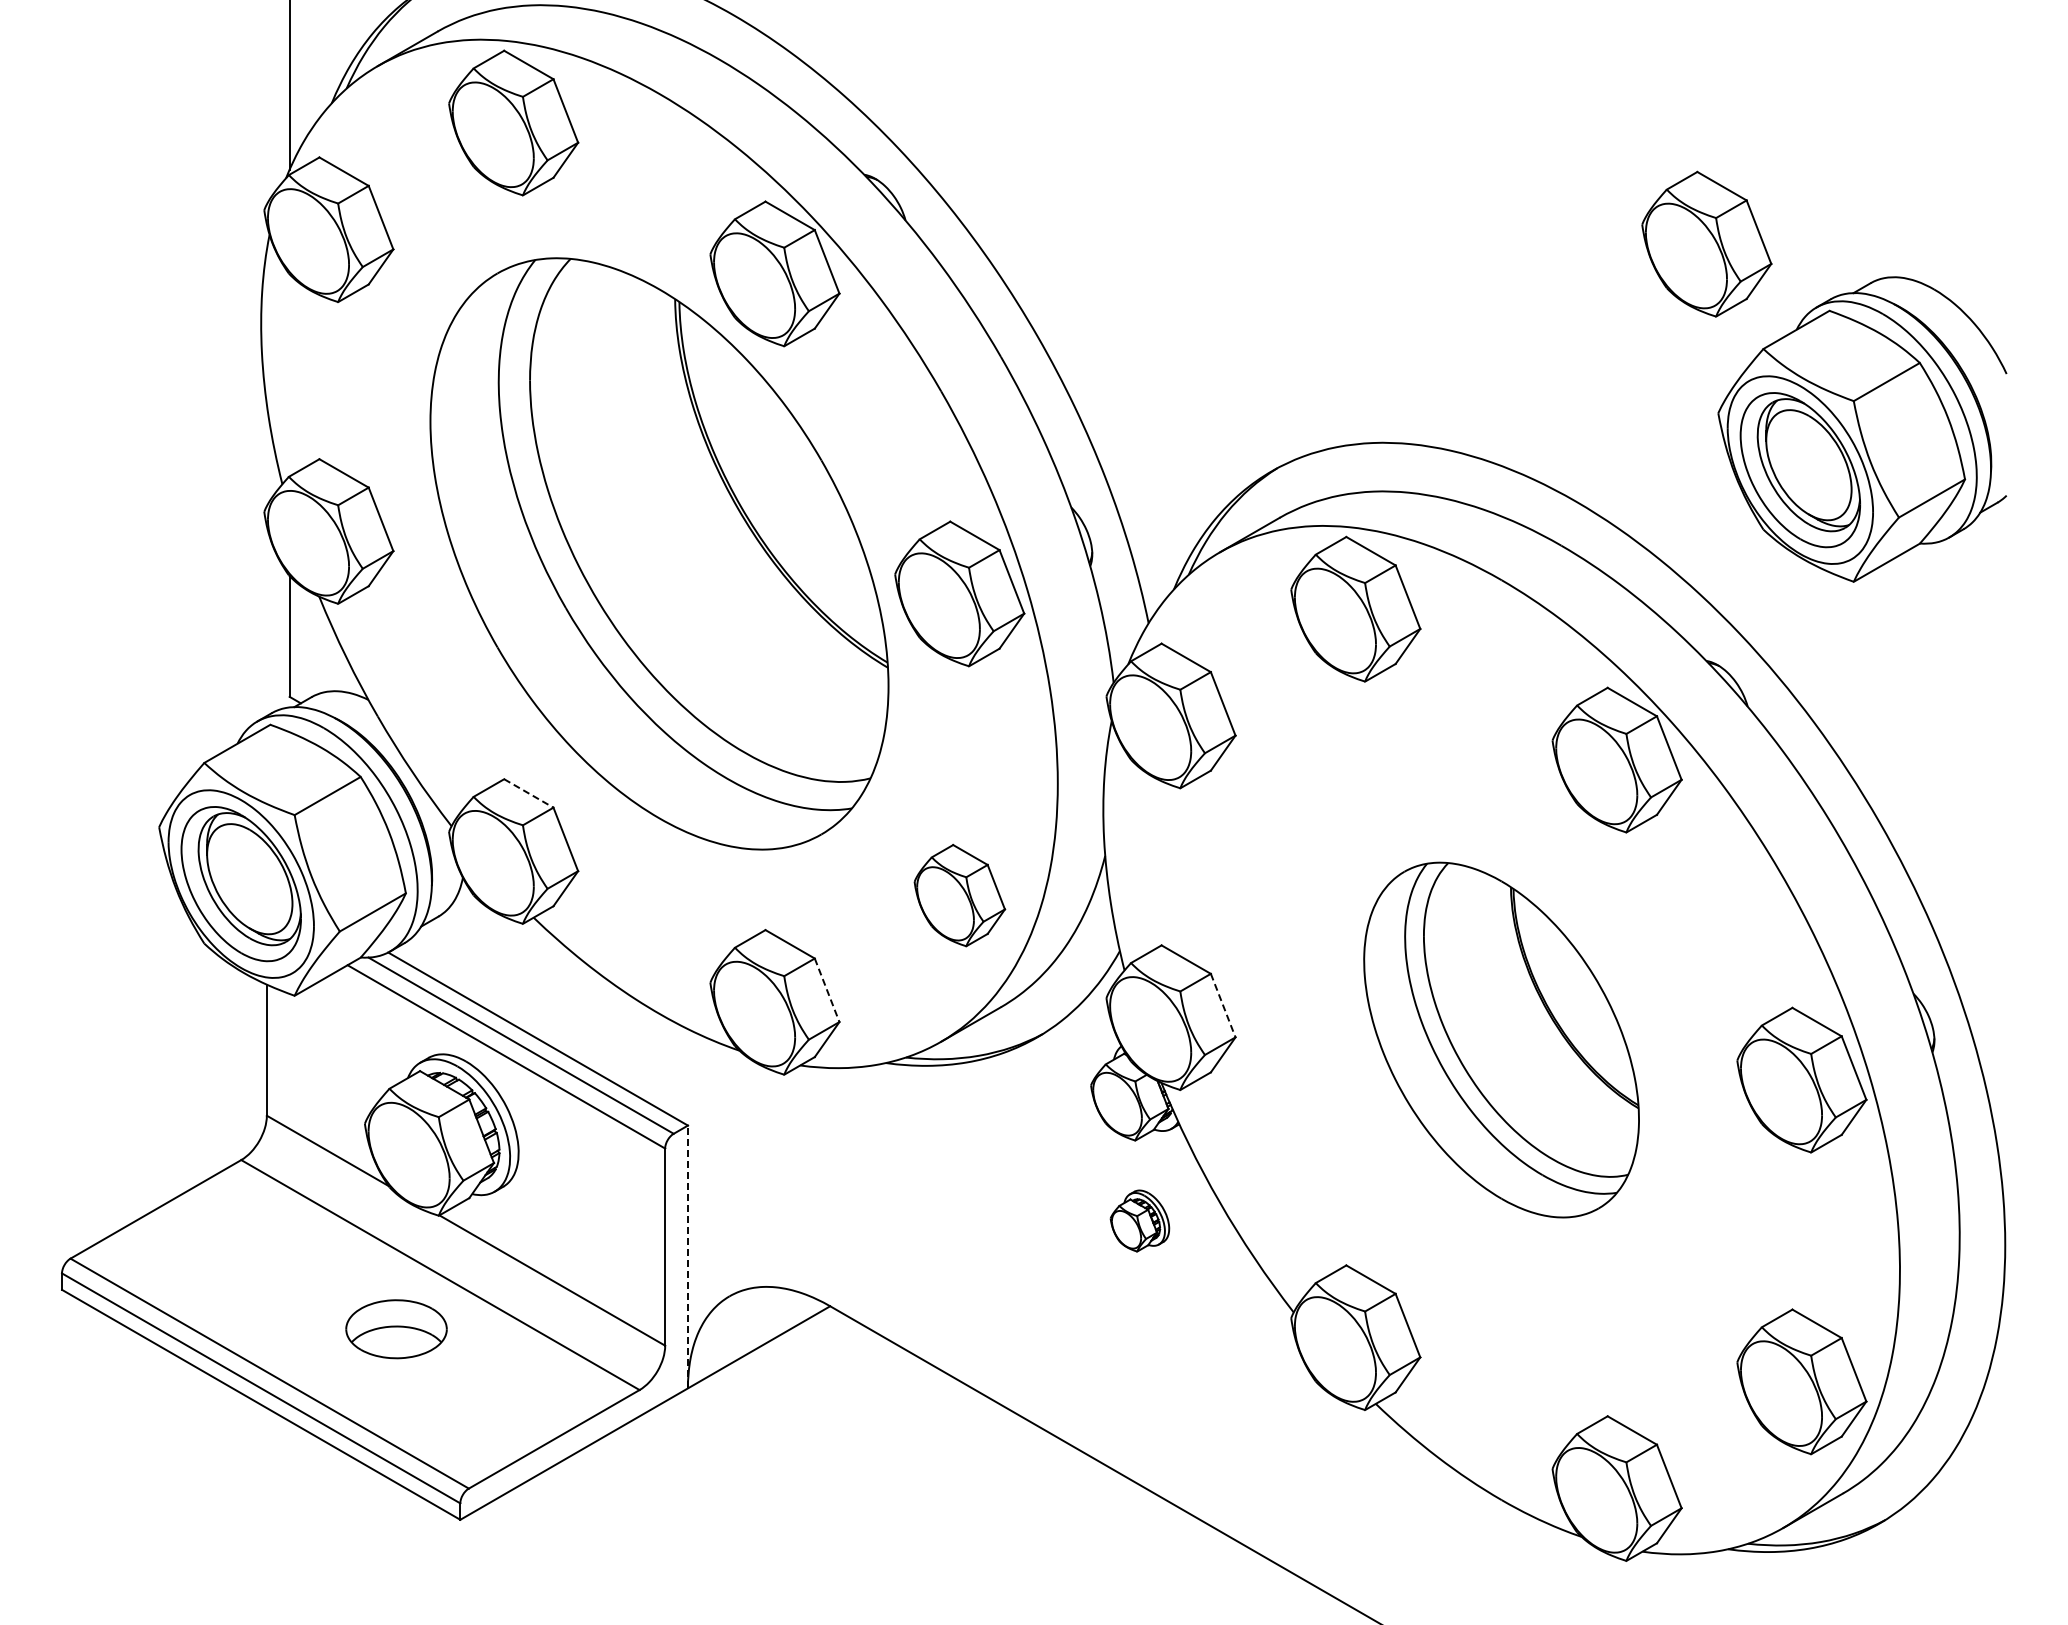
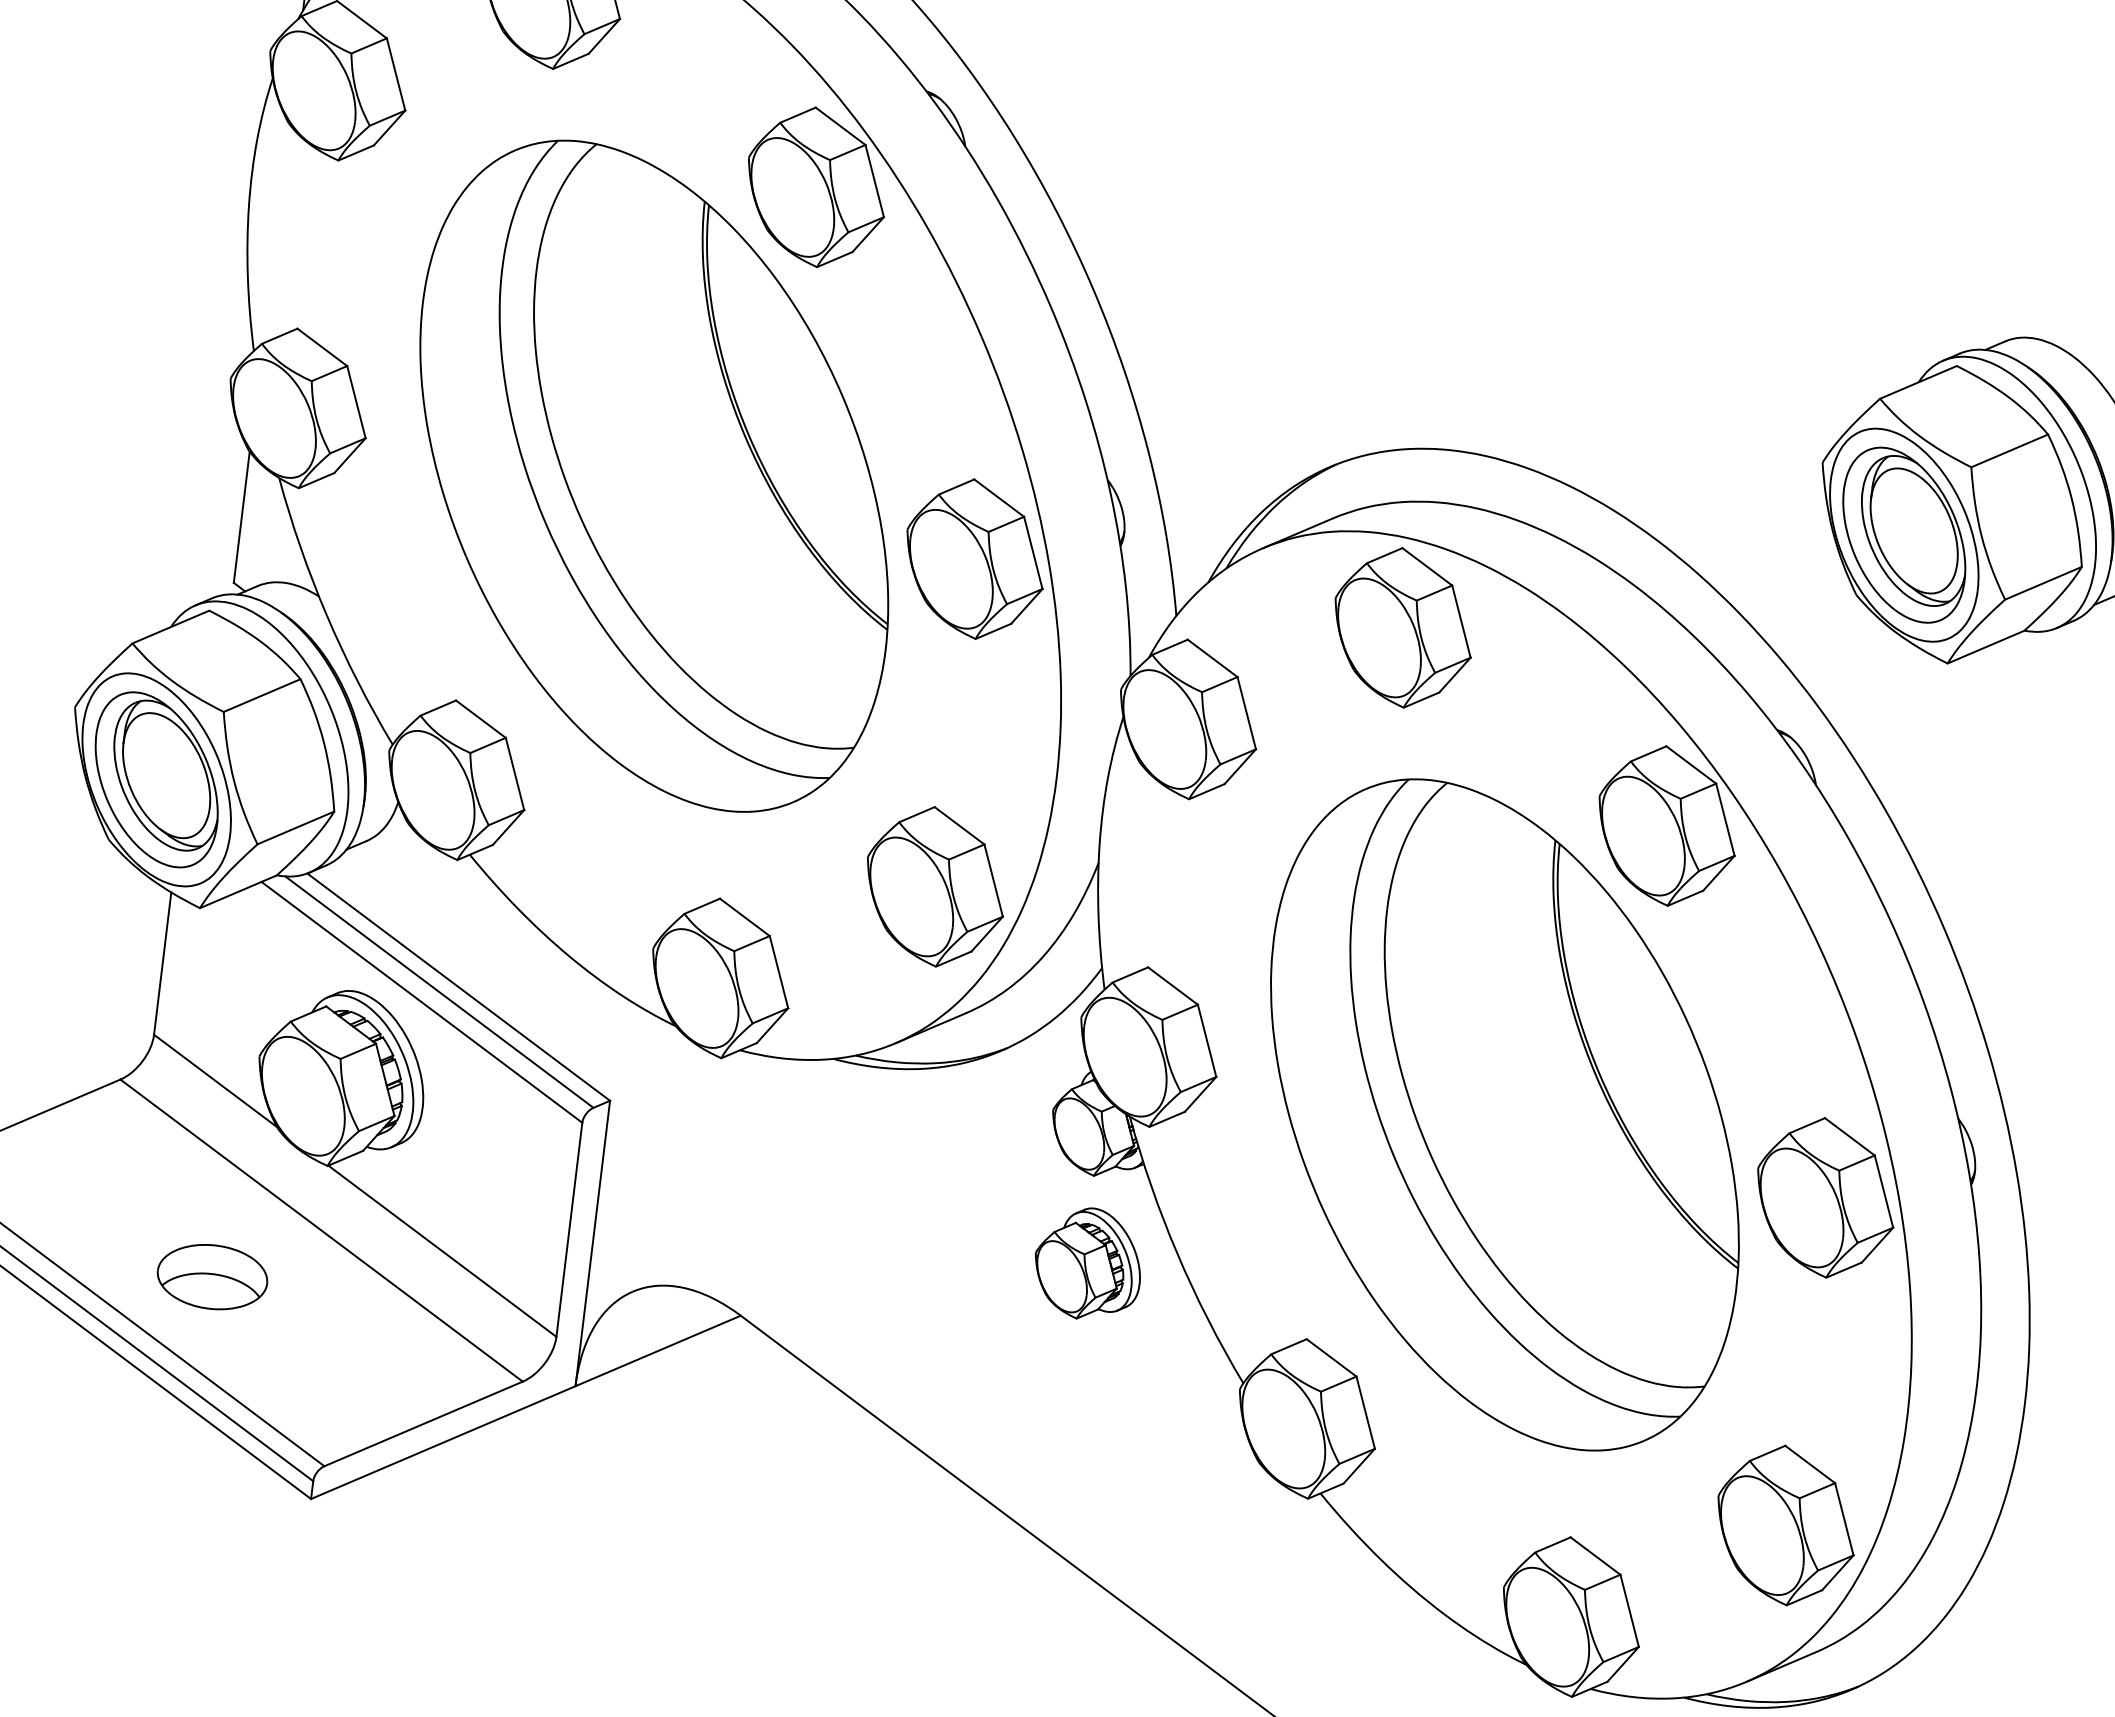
part: (1706, 243) -> (1832, 276), removed
line: (529, 793) -> (481, 719), dashed -> solid
part: (959, 895) -> (935, 886), size x1.43
line: (827, 990) -> (779, 972), dashed -> solid
line: (1223, 1006) -> (1207, 1041), dashed -> solid
part: (1501, 1039) -> (1504, 1114), size x1.67
part: (1139, 1220) -> (1087, 1263), size x1.67
line: (687, 1256) -> (592, 1242), dashed -> solid
part: (396, 1329) -> (212, 1277), moved

